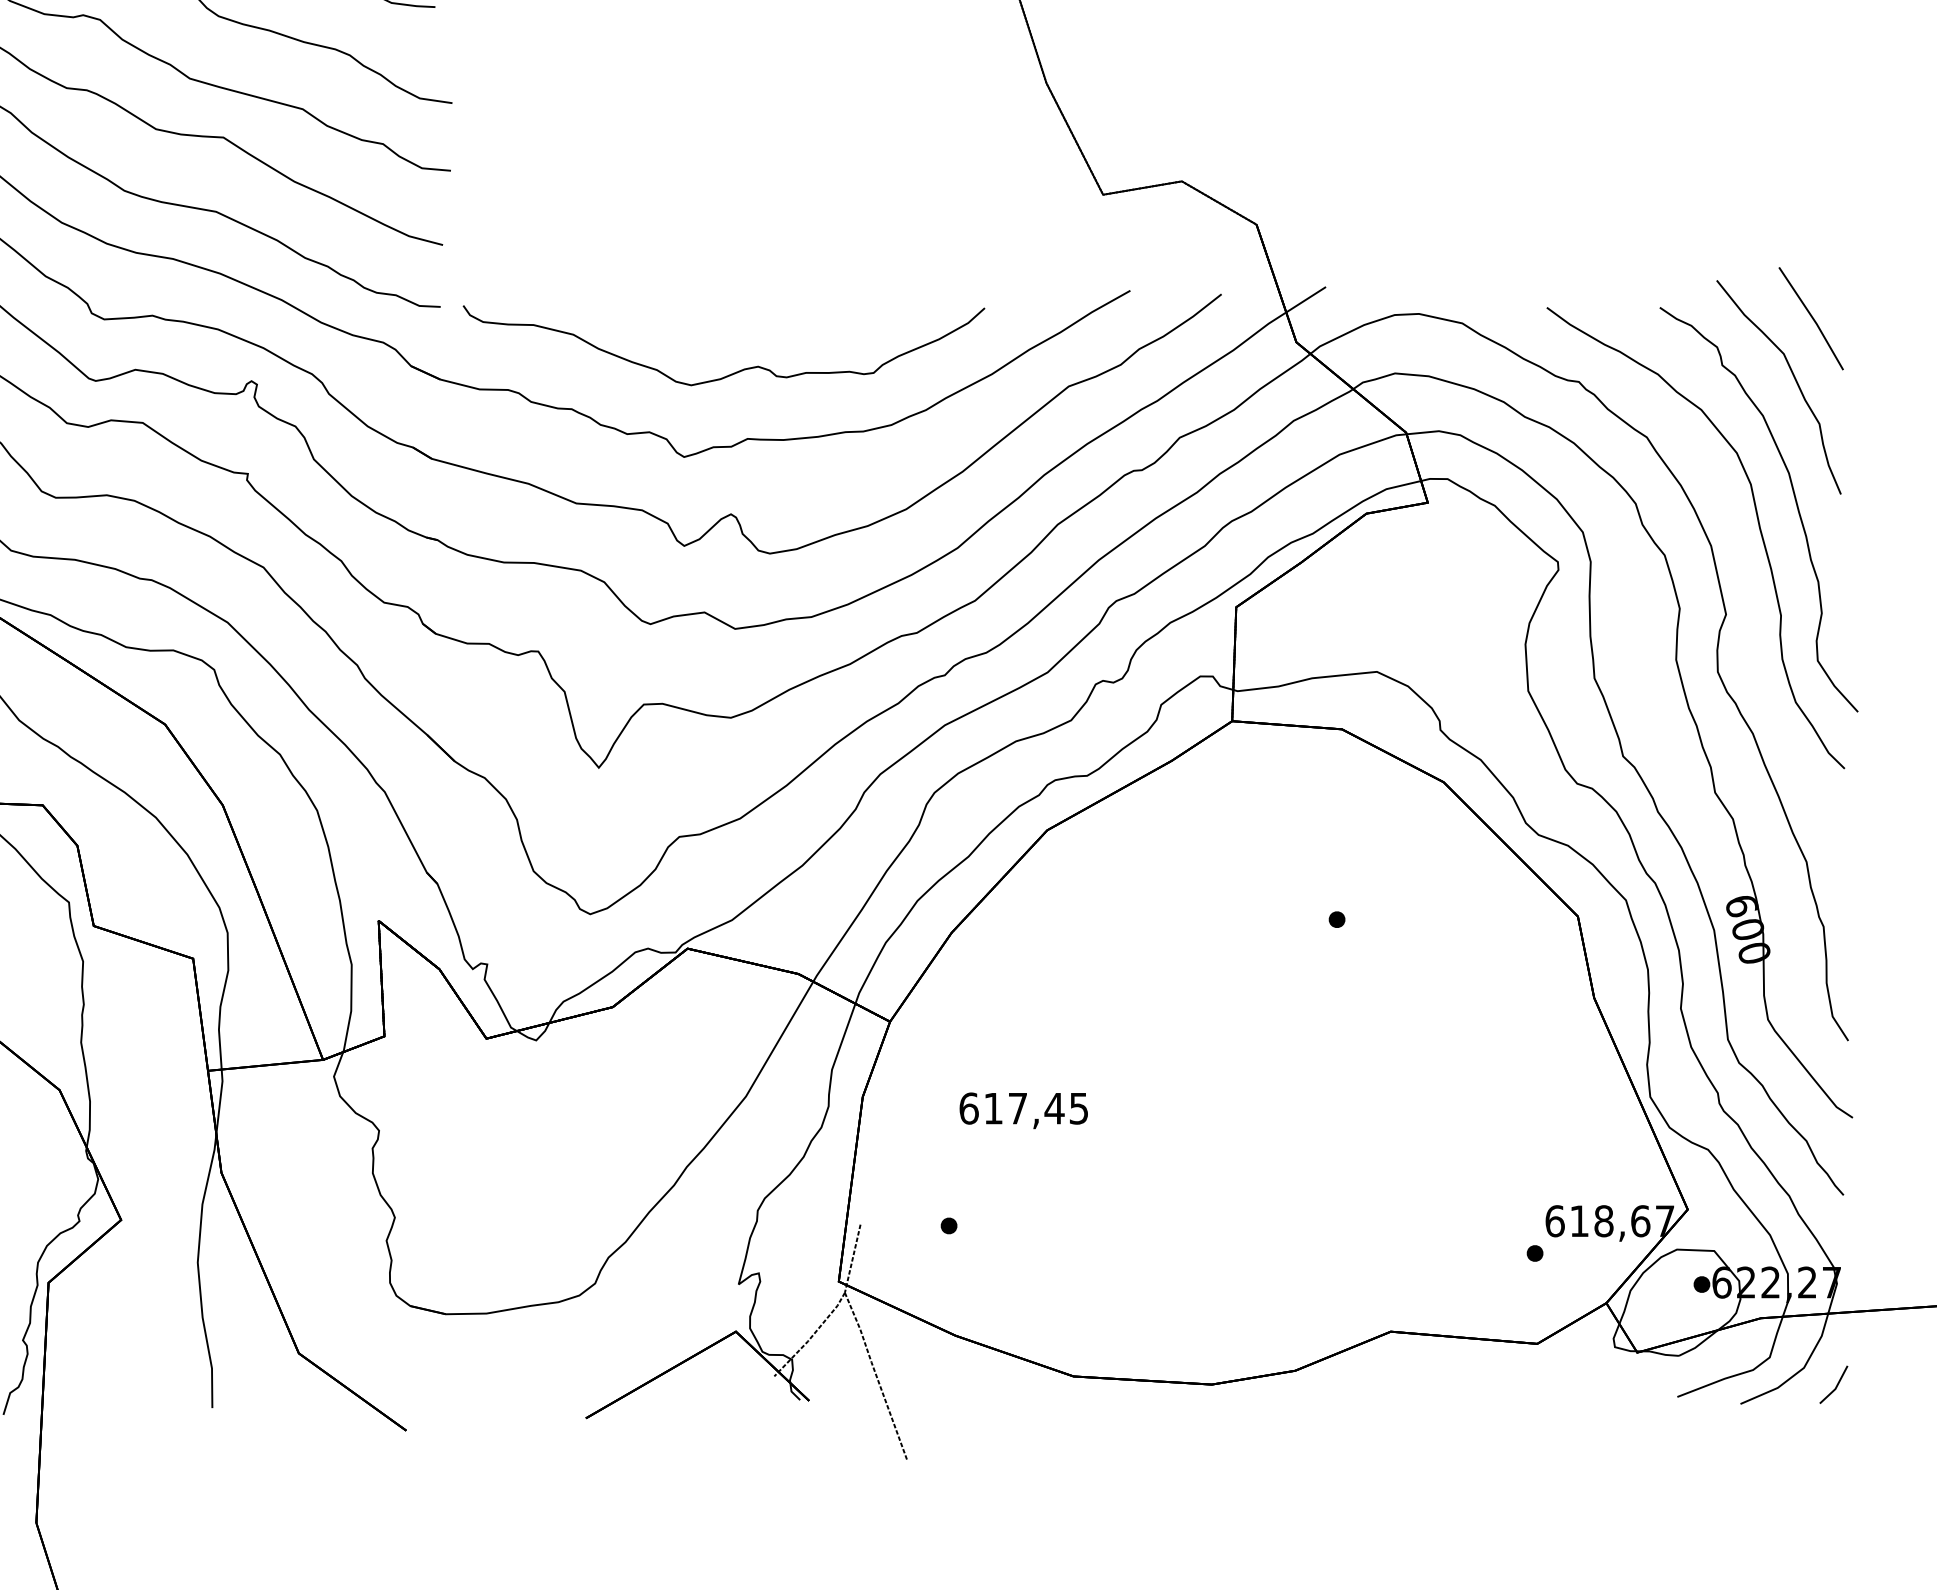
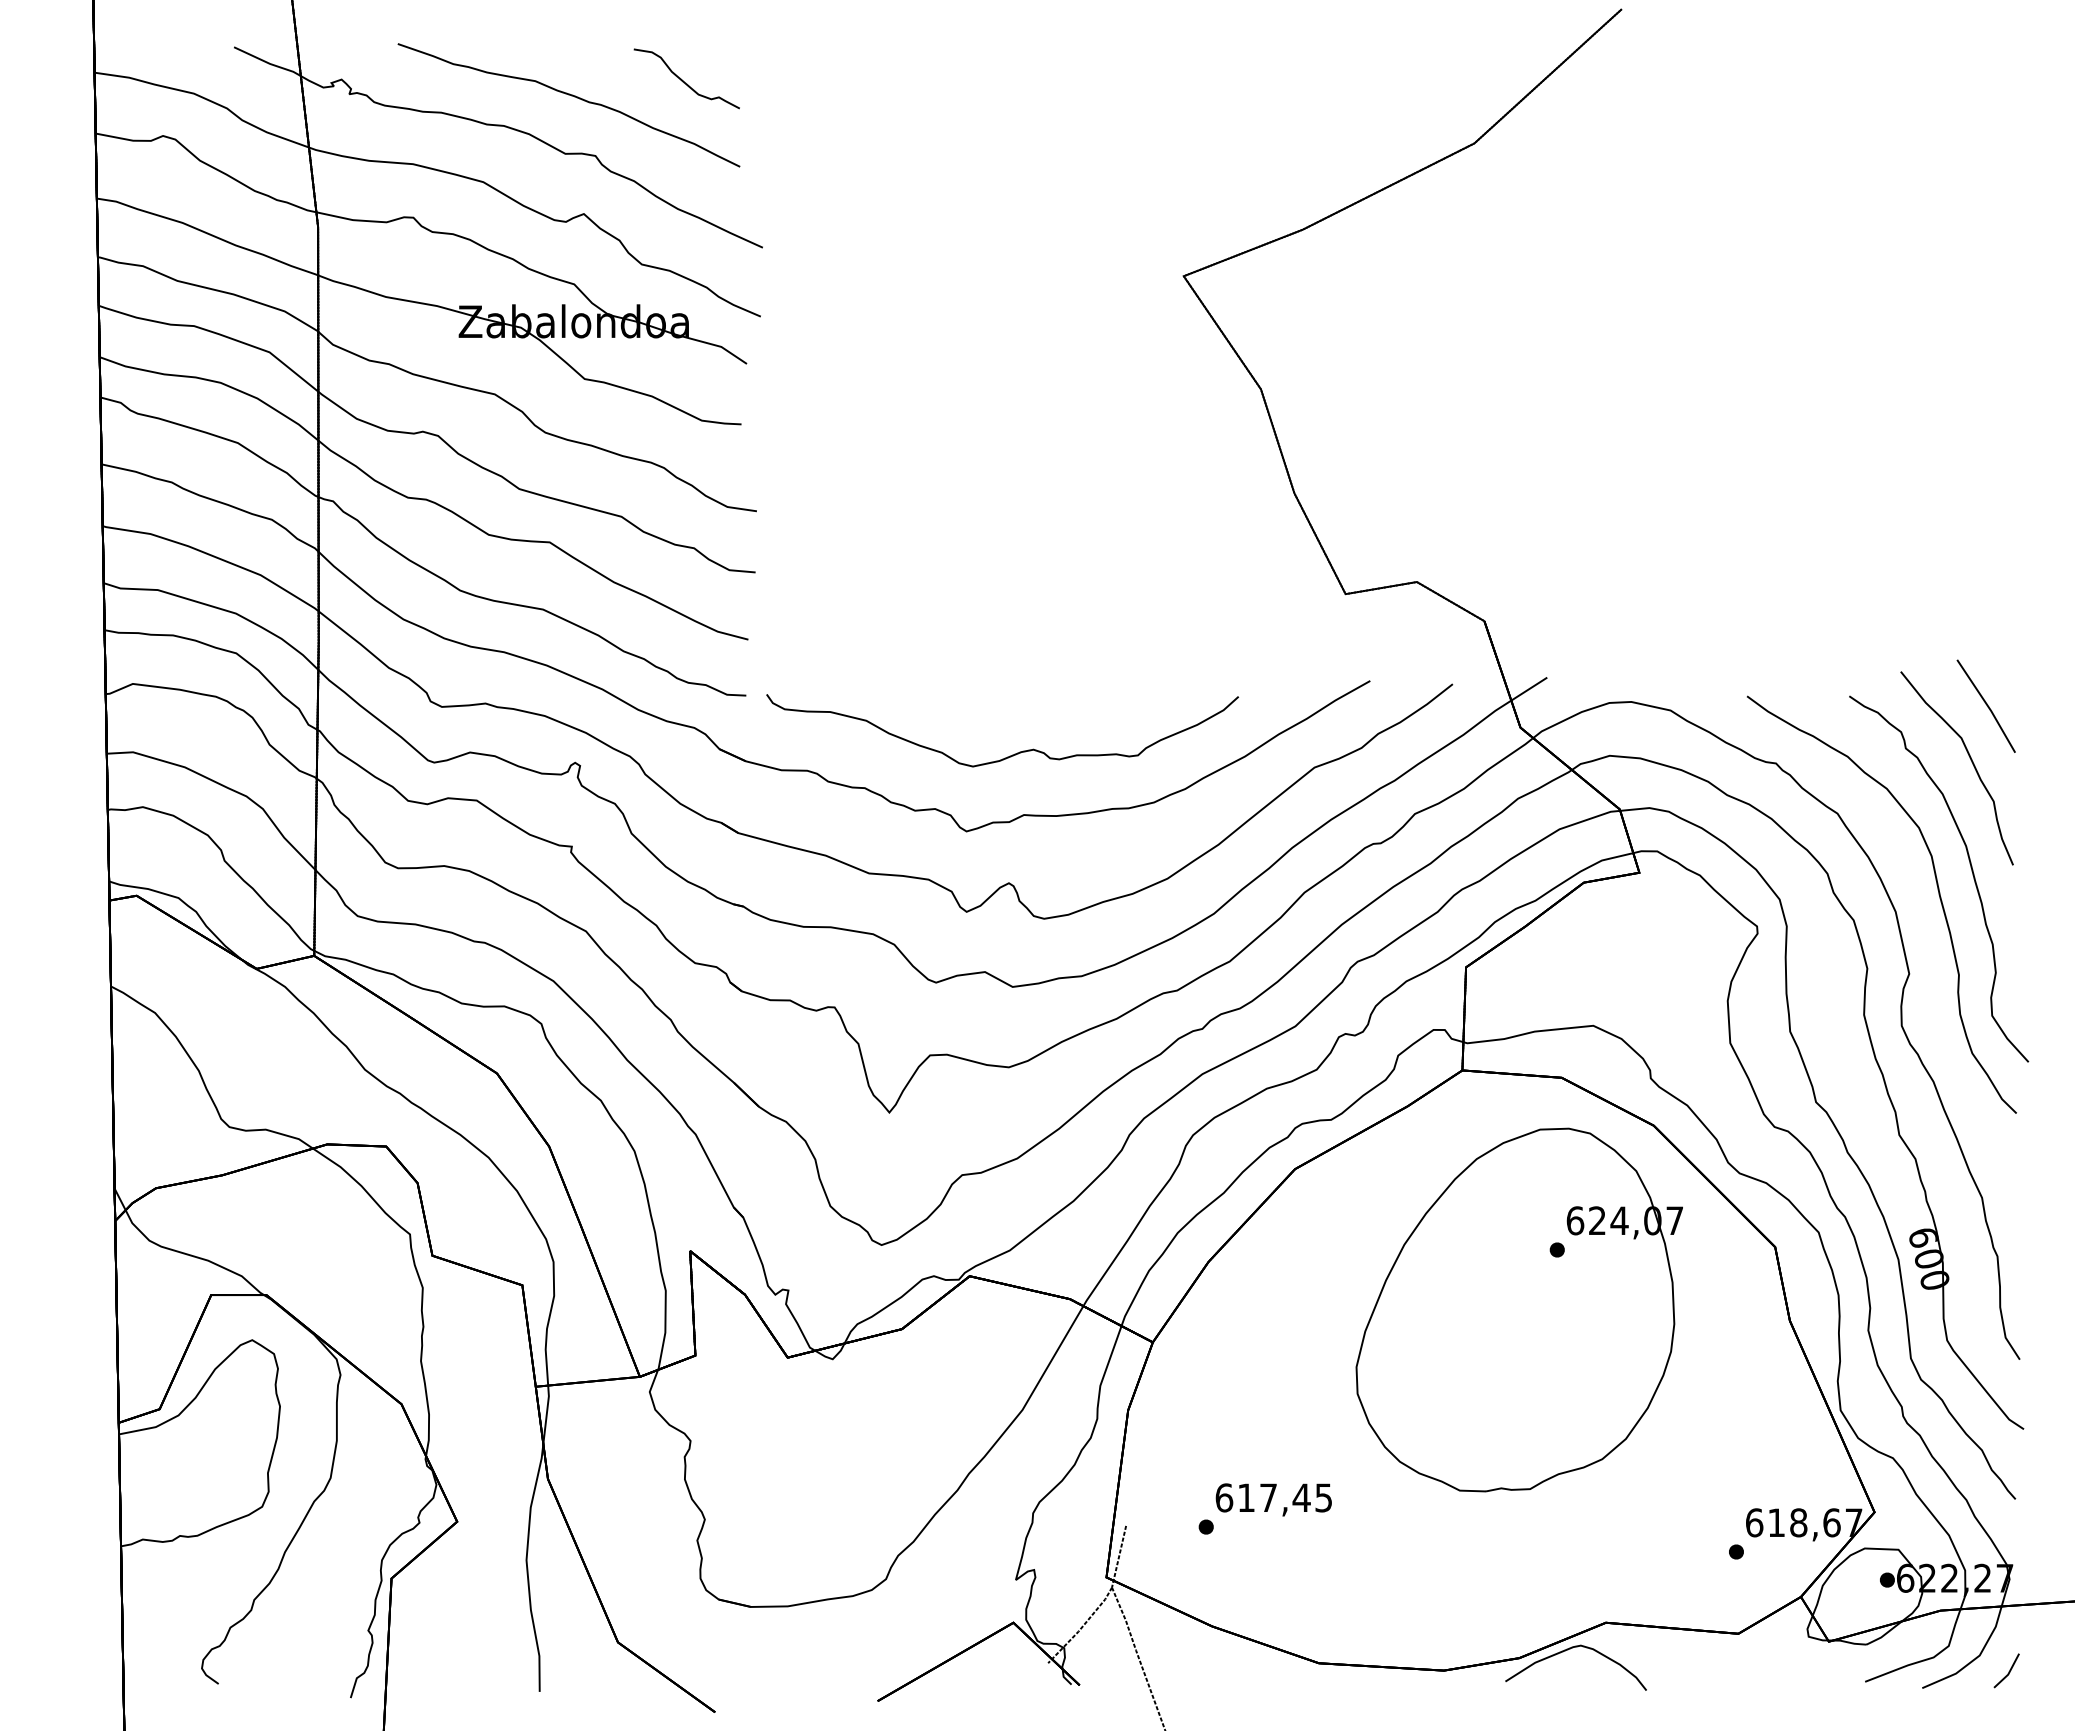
part: (1294, 985) -> (1518, 1309), added
text: (1023, 1110) -> (1273, 1499), moved
curve: (1349, 1362) -> (1568, 1650), added

